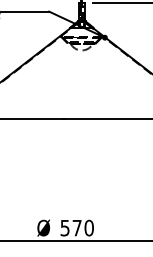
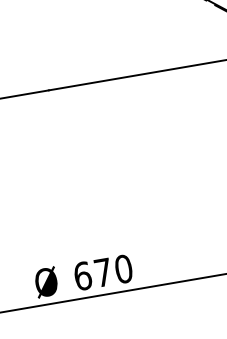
text: (64, 227) -> (81, 275), 570 -> 670

